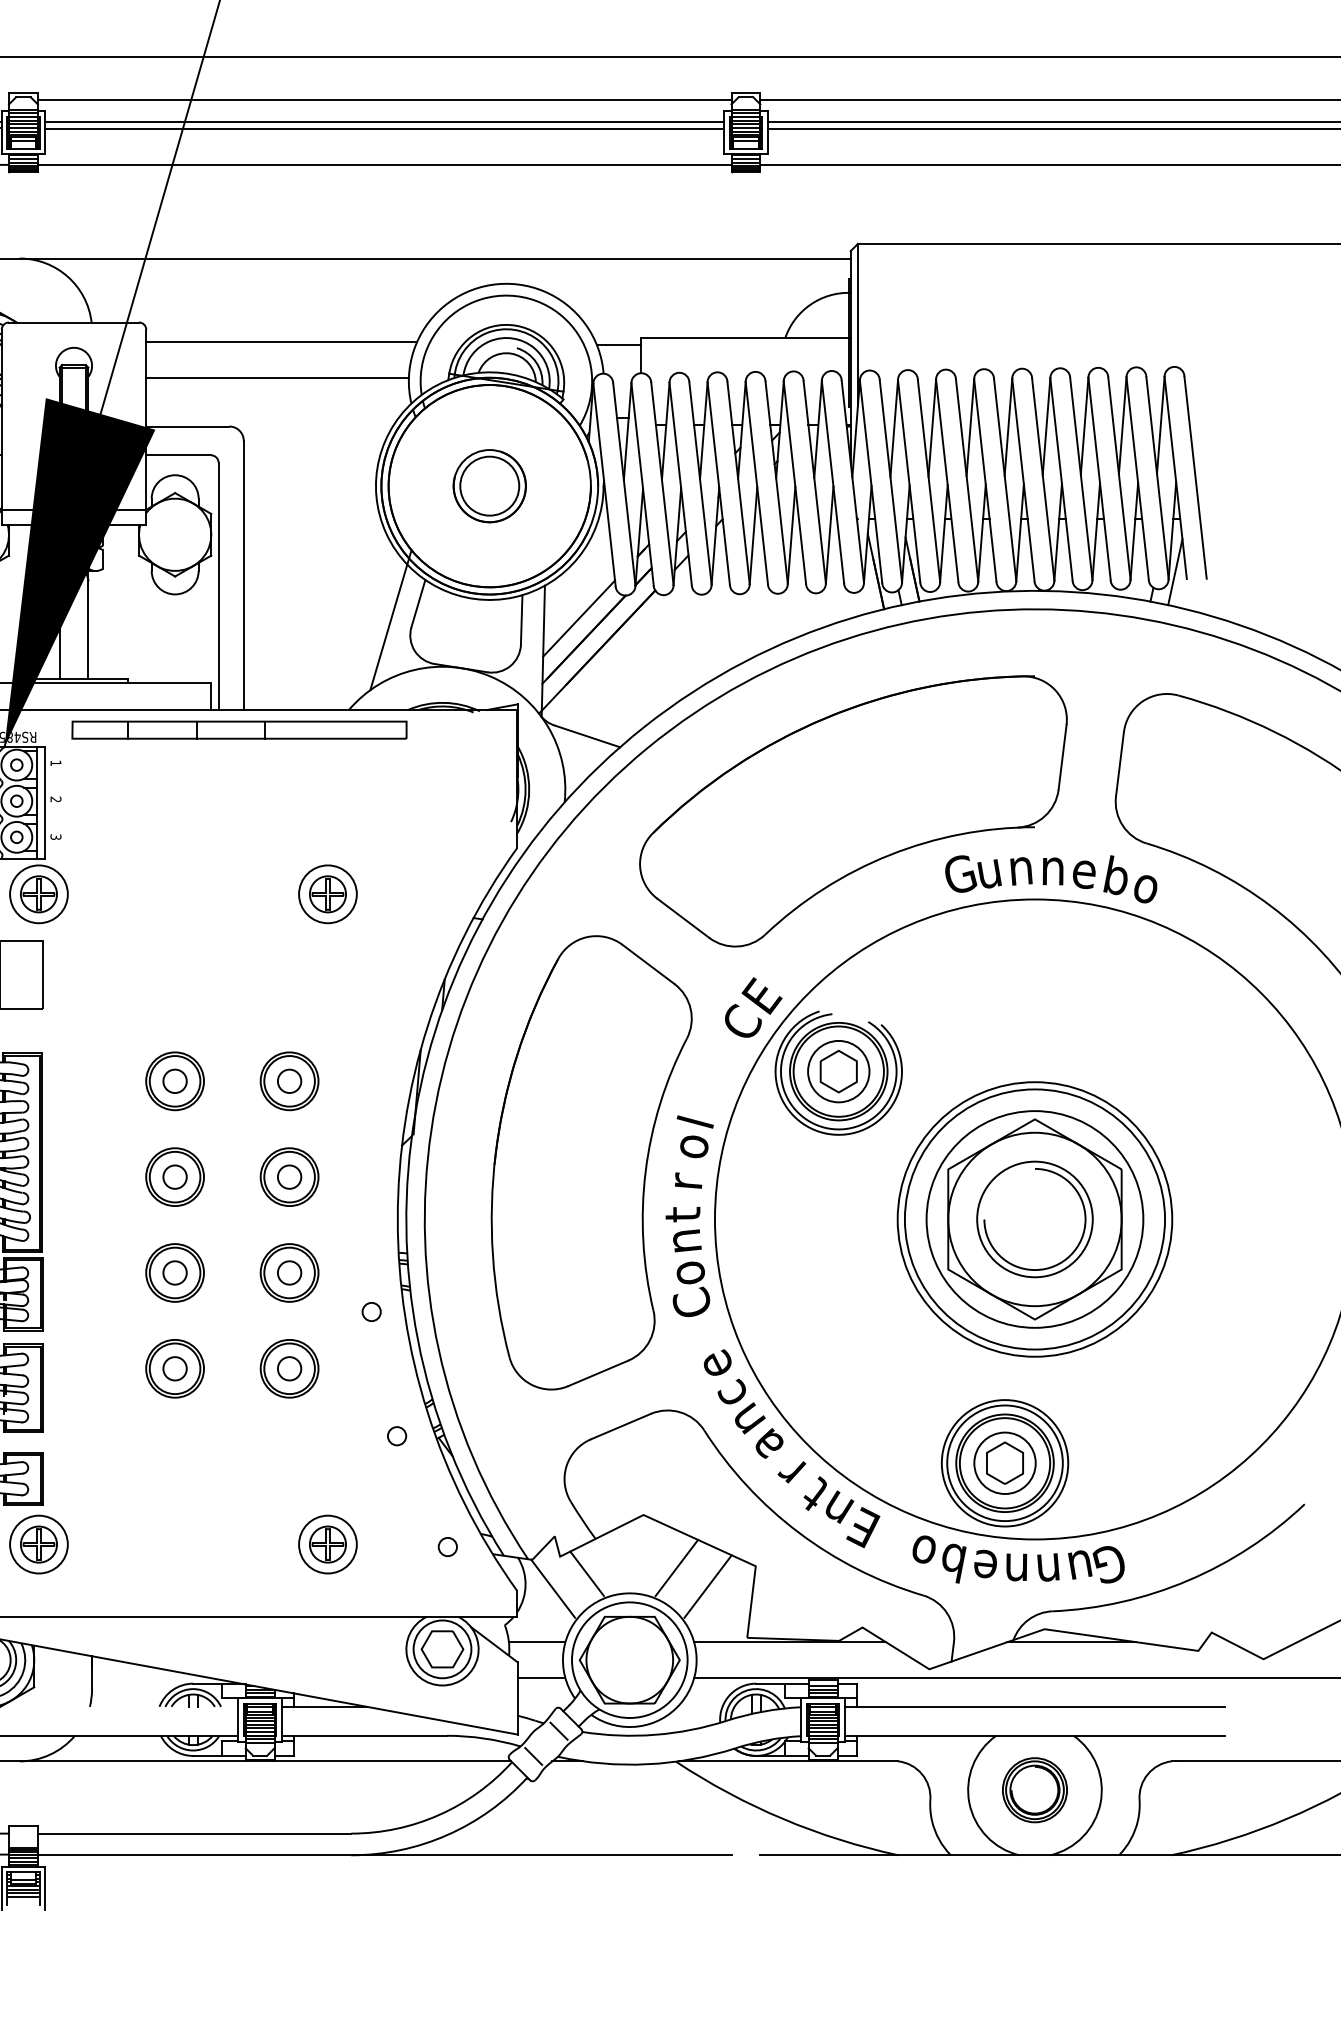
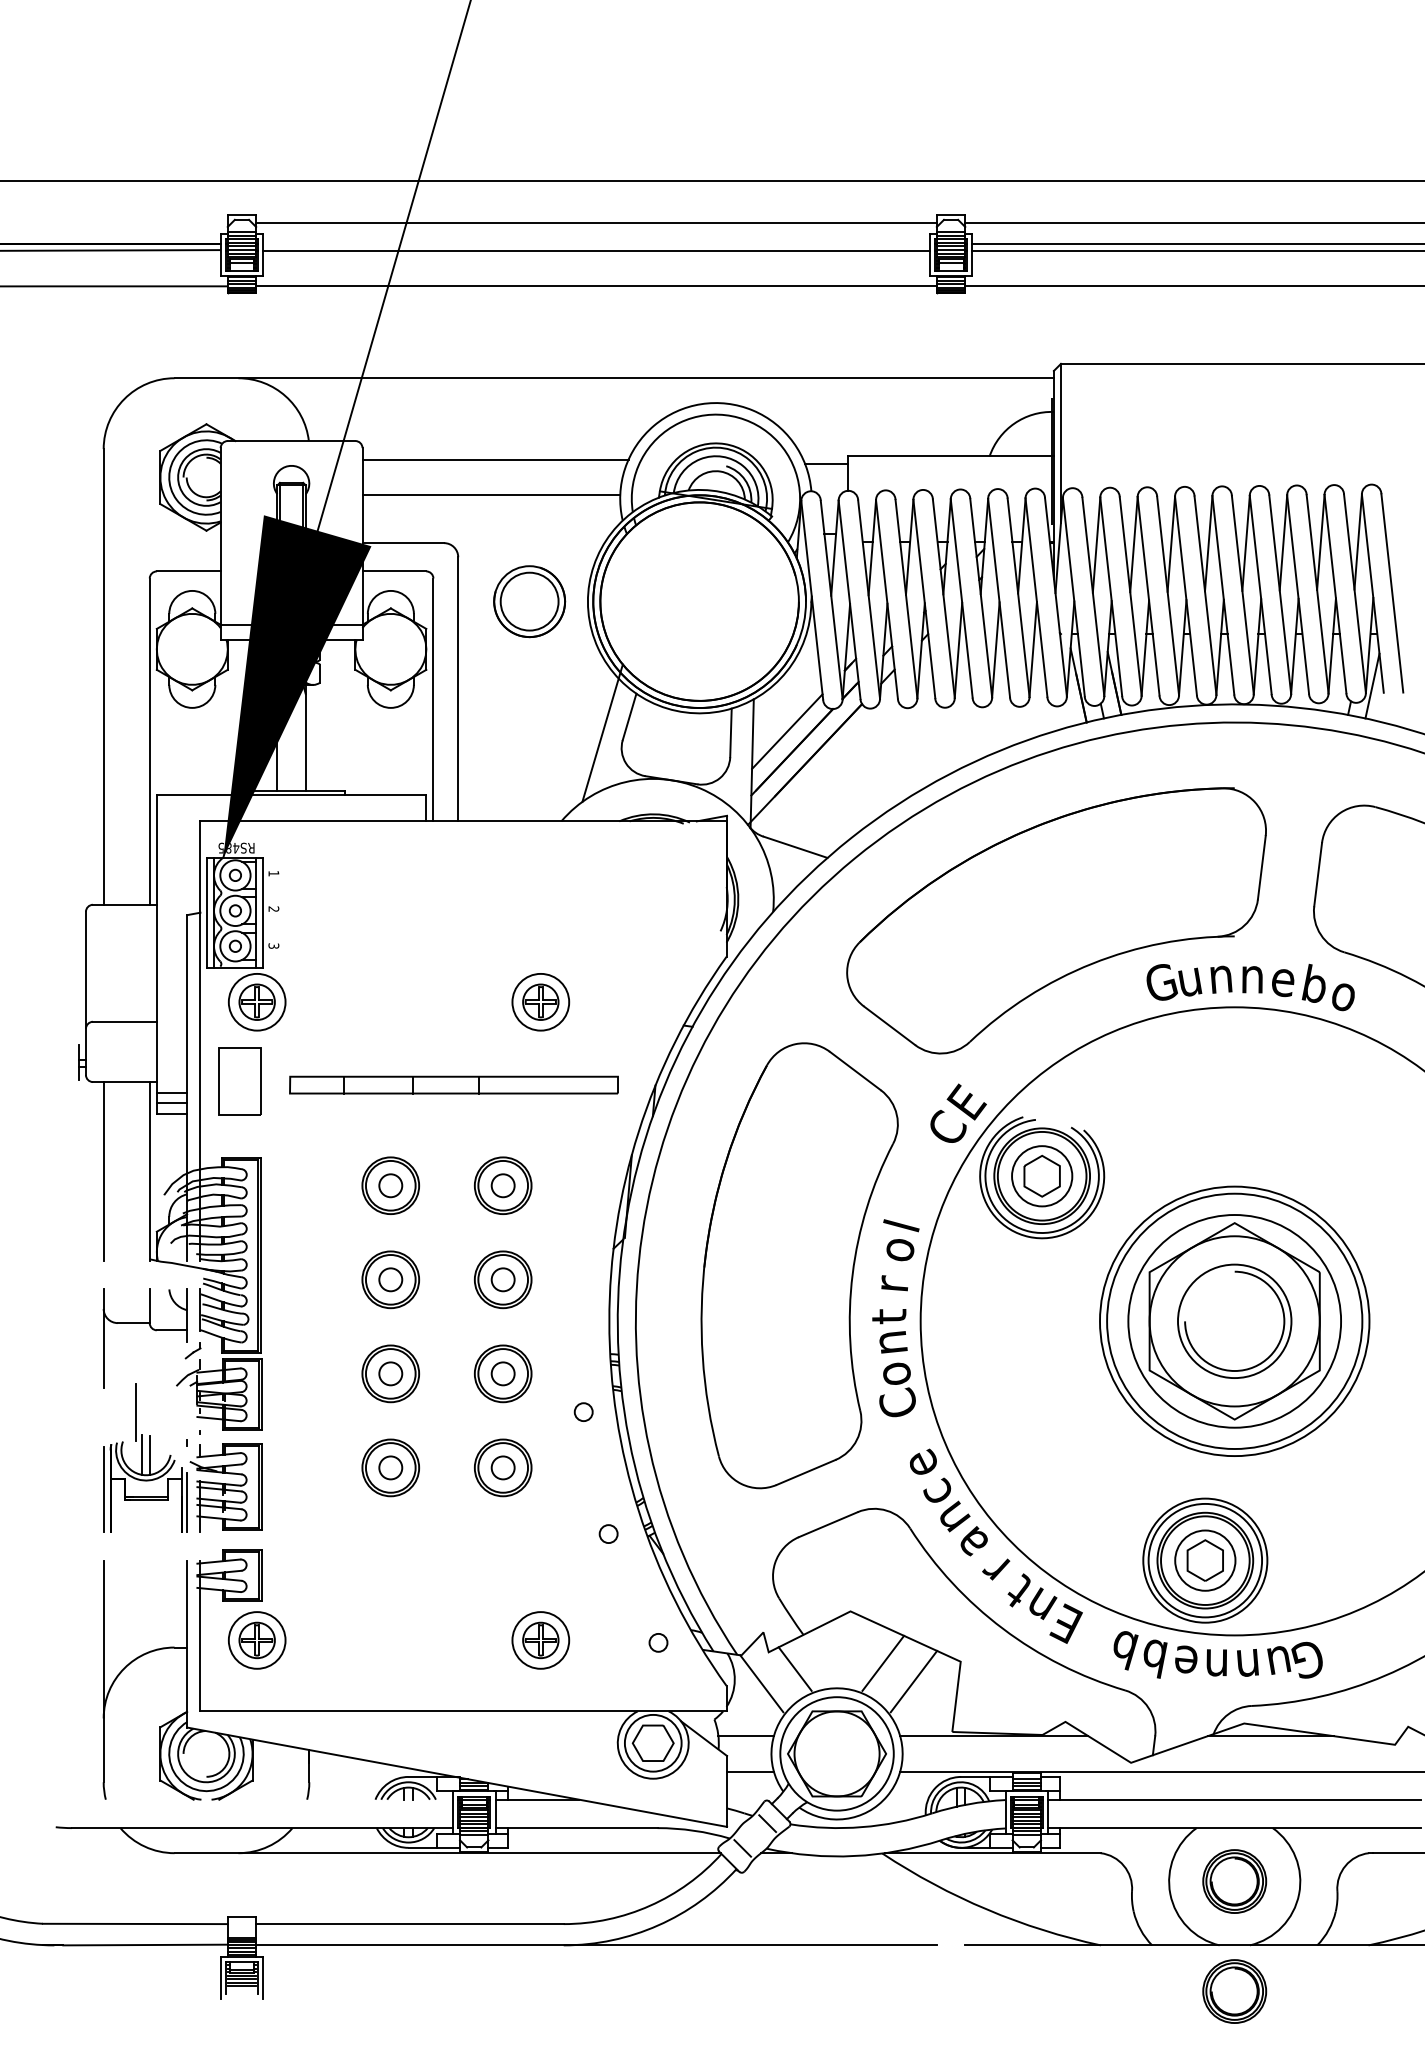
line: (384, 121) -> (596, 243), removed
part: (489, 486) -> (529, 601), moved
part: (238, 729) -> (453, 1084), moved
text: (923, 1554) -> (1125, 1650), o -> b
part: (1034, 1902) -> (1234, 1991), added

